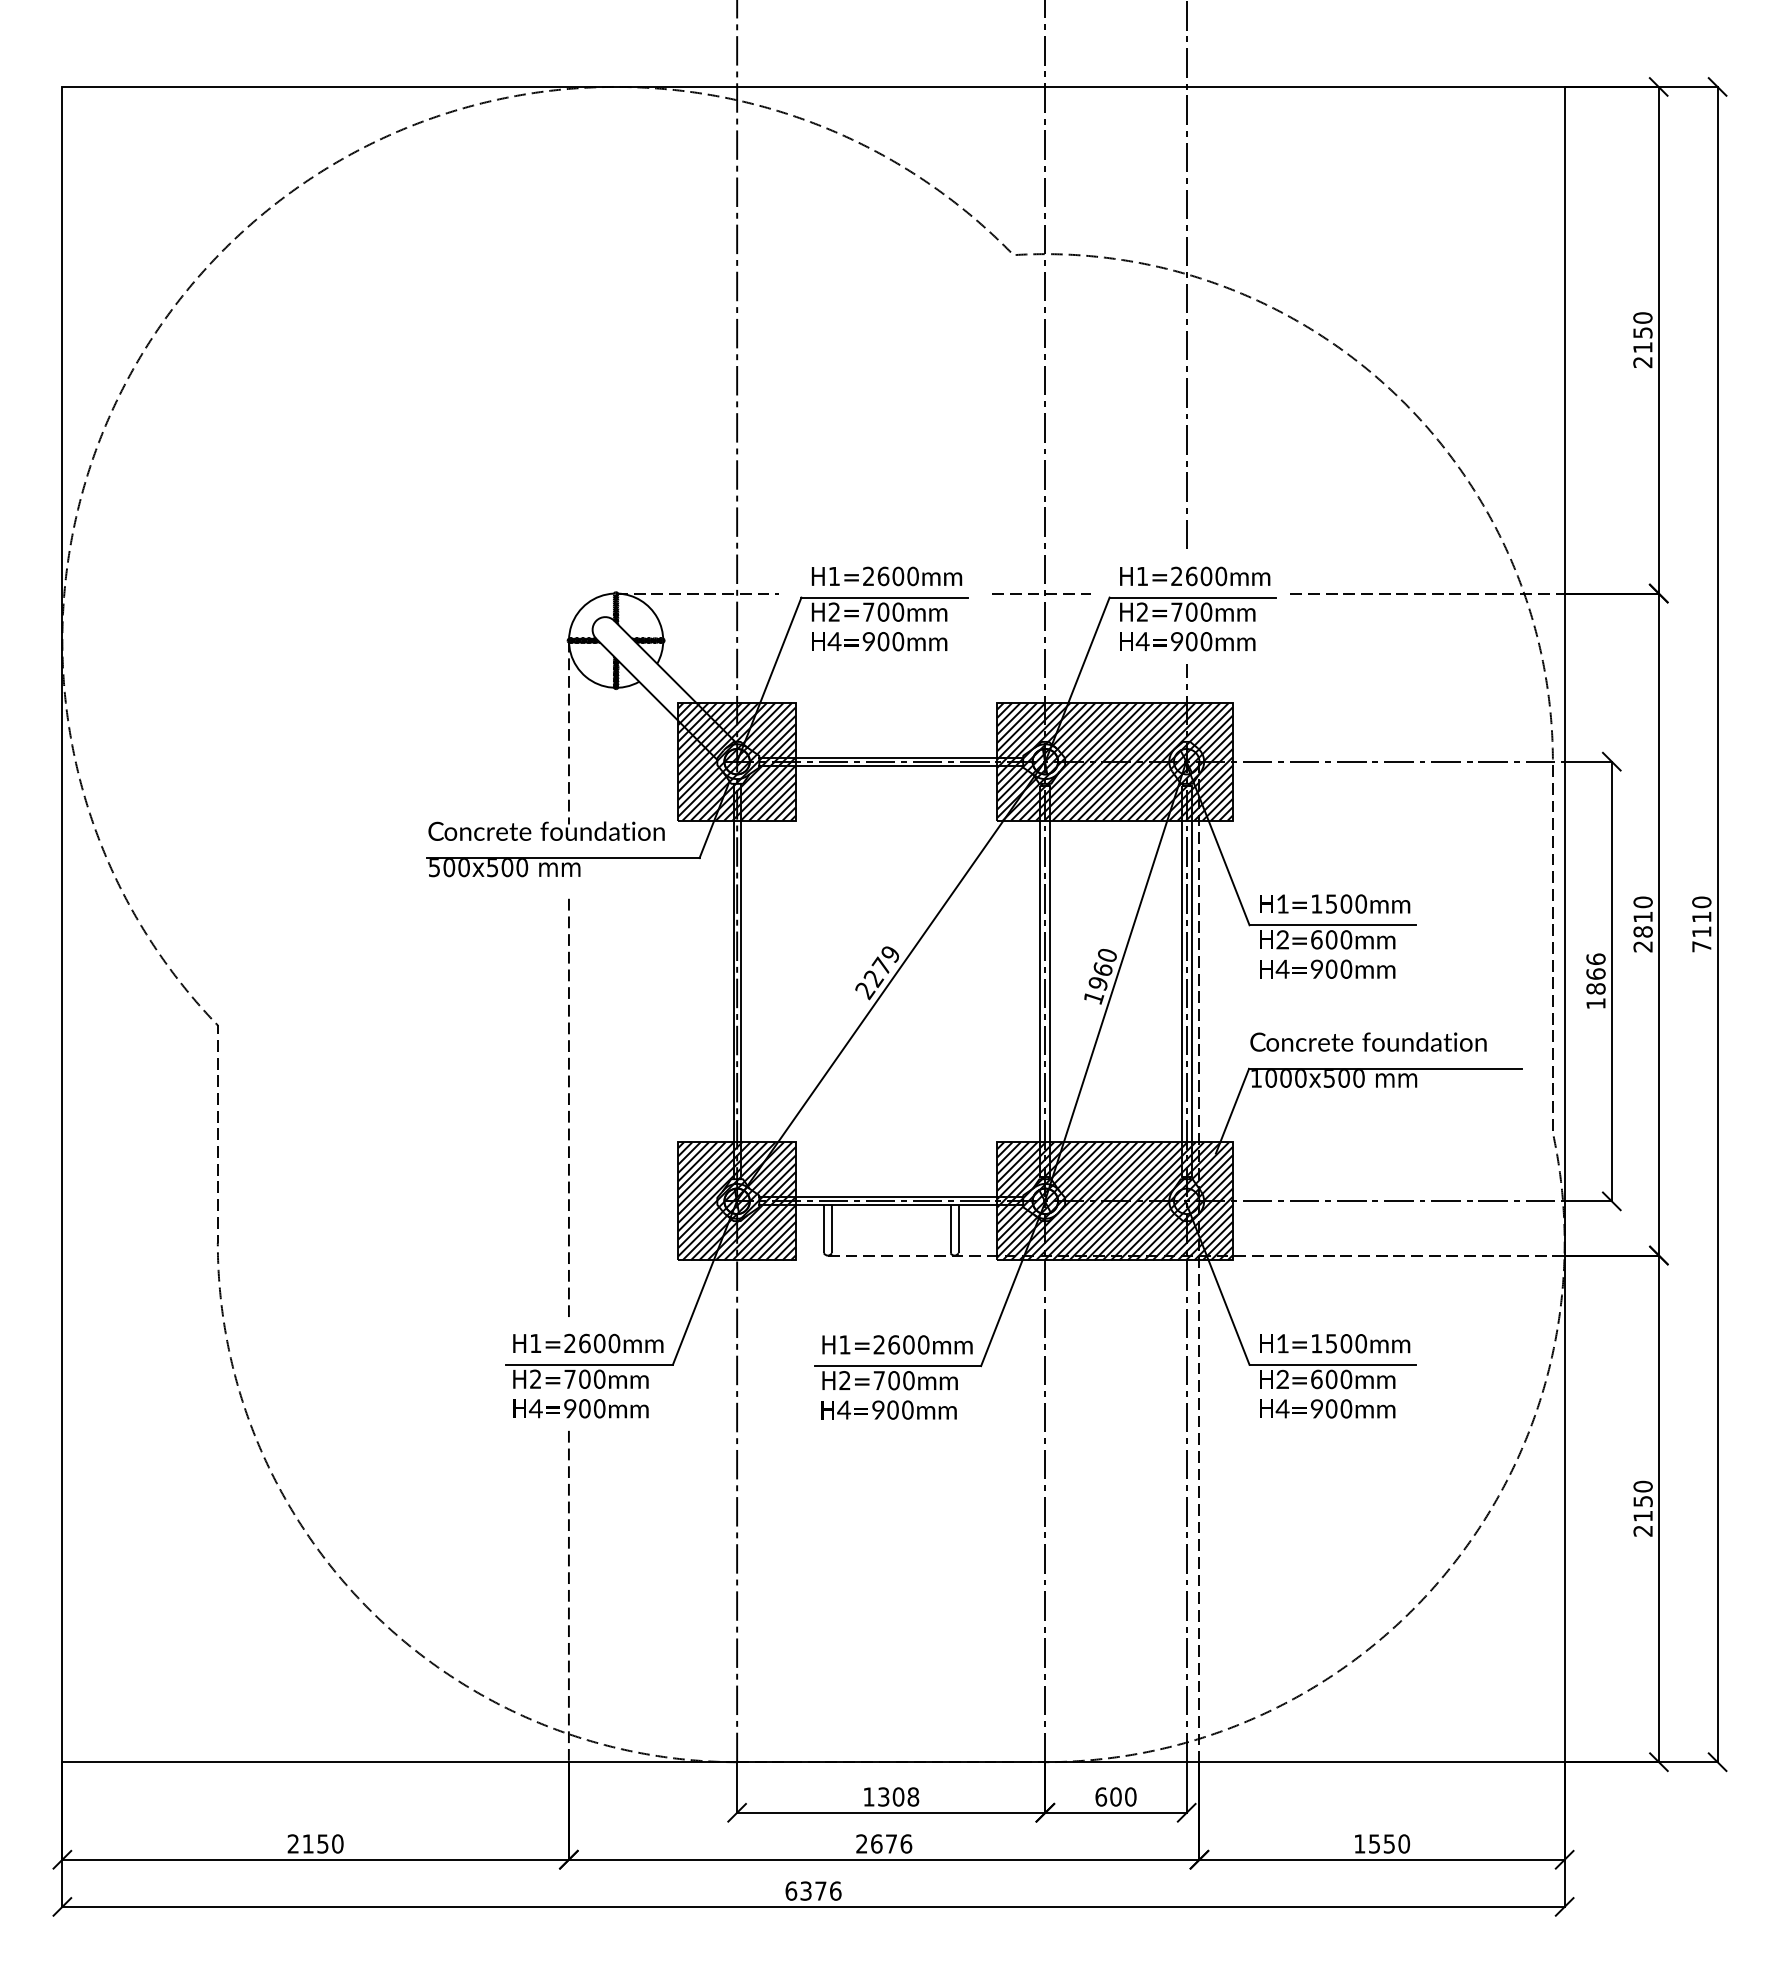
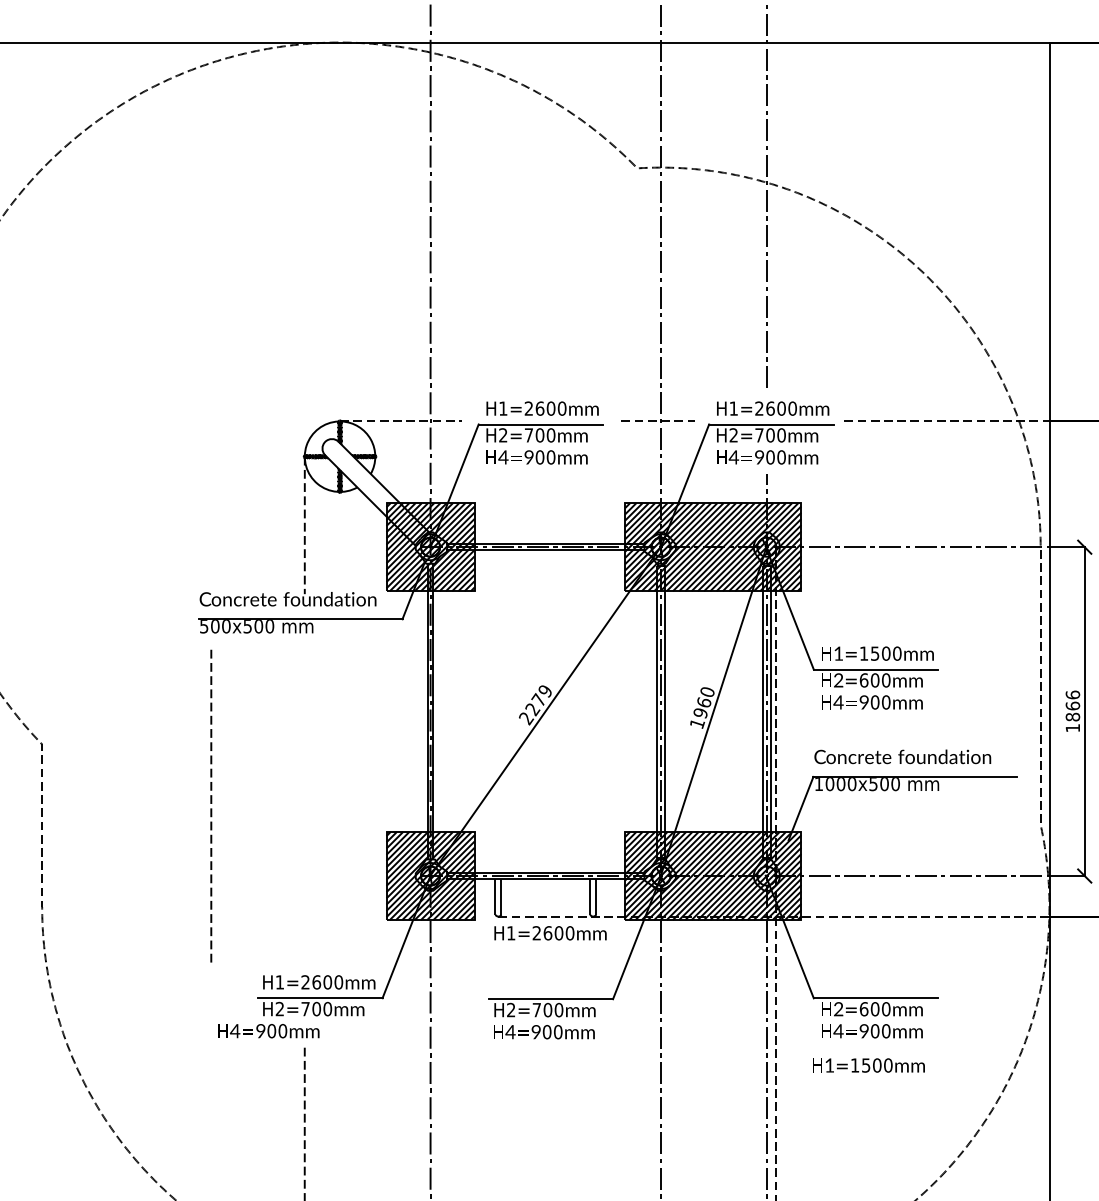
line: (568, 1104) -> (210, 803), moved
text: (1335, 1343) -> (869, 1065), moved
text: (897, 1344) -> (550, 932), moved
text: (580, 1408) -> (268, 1030), moved

